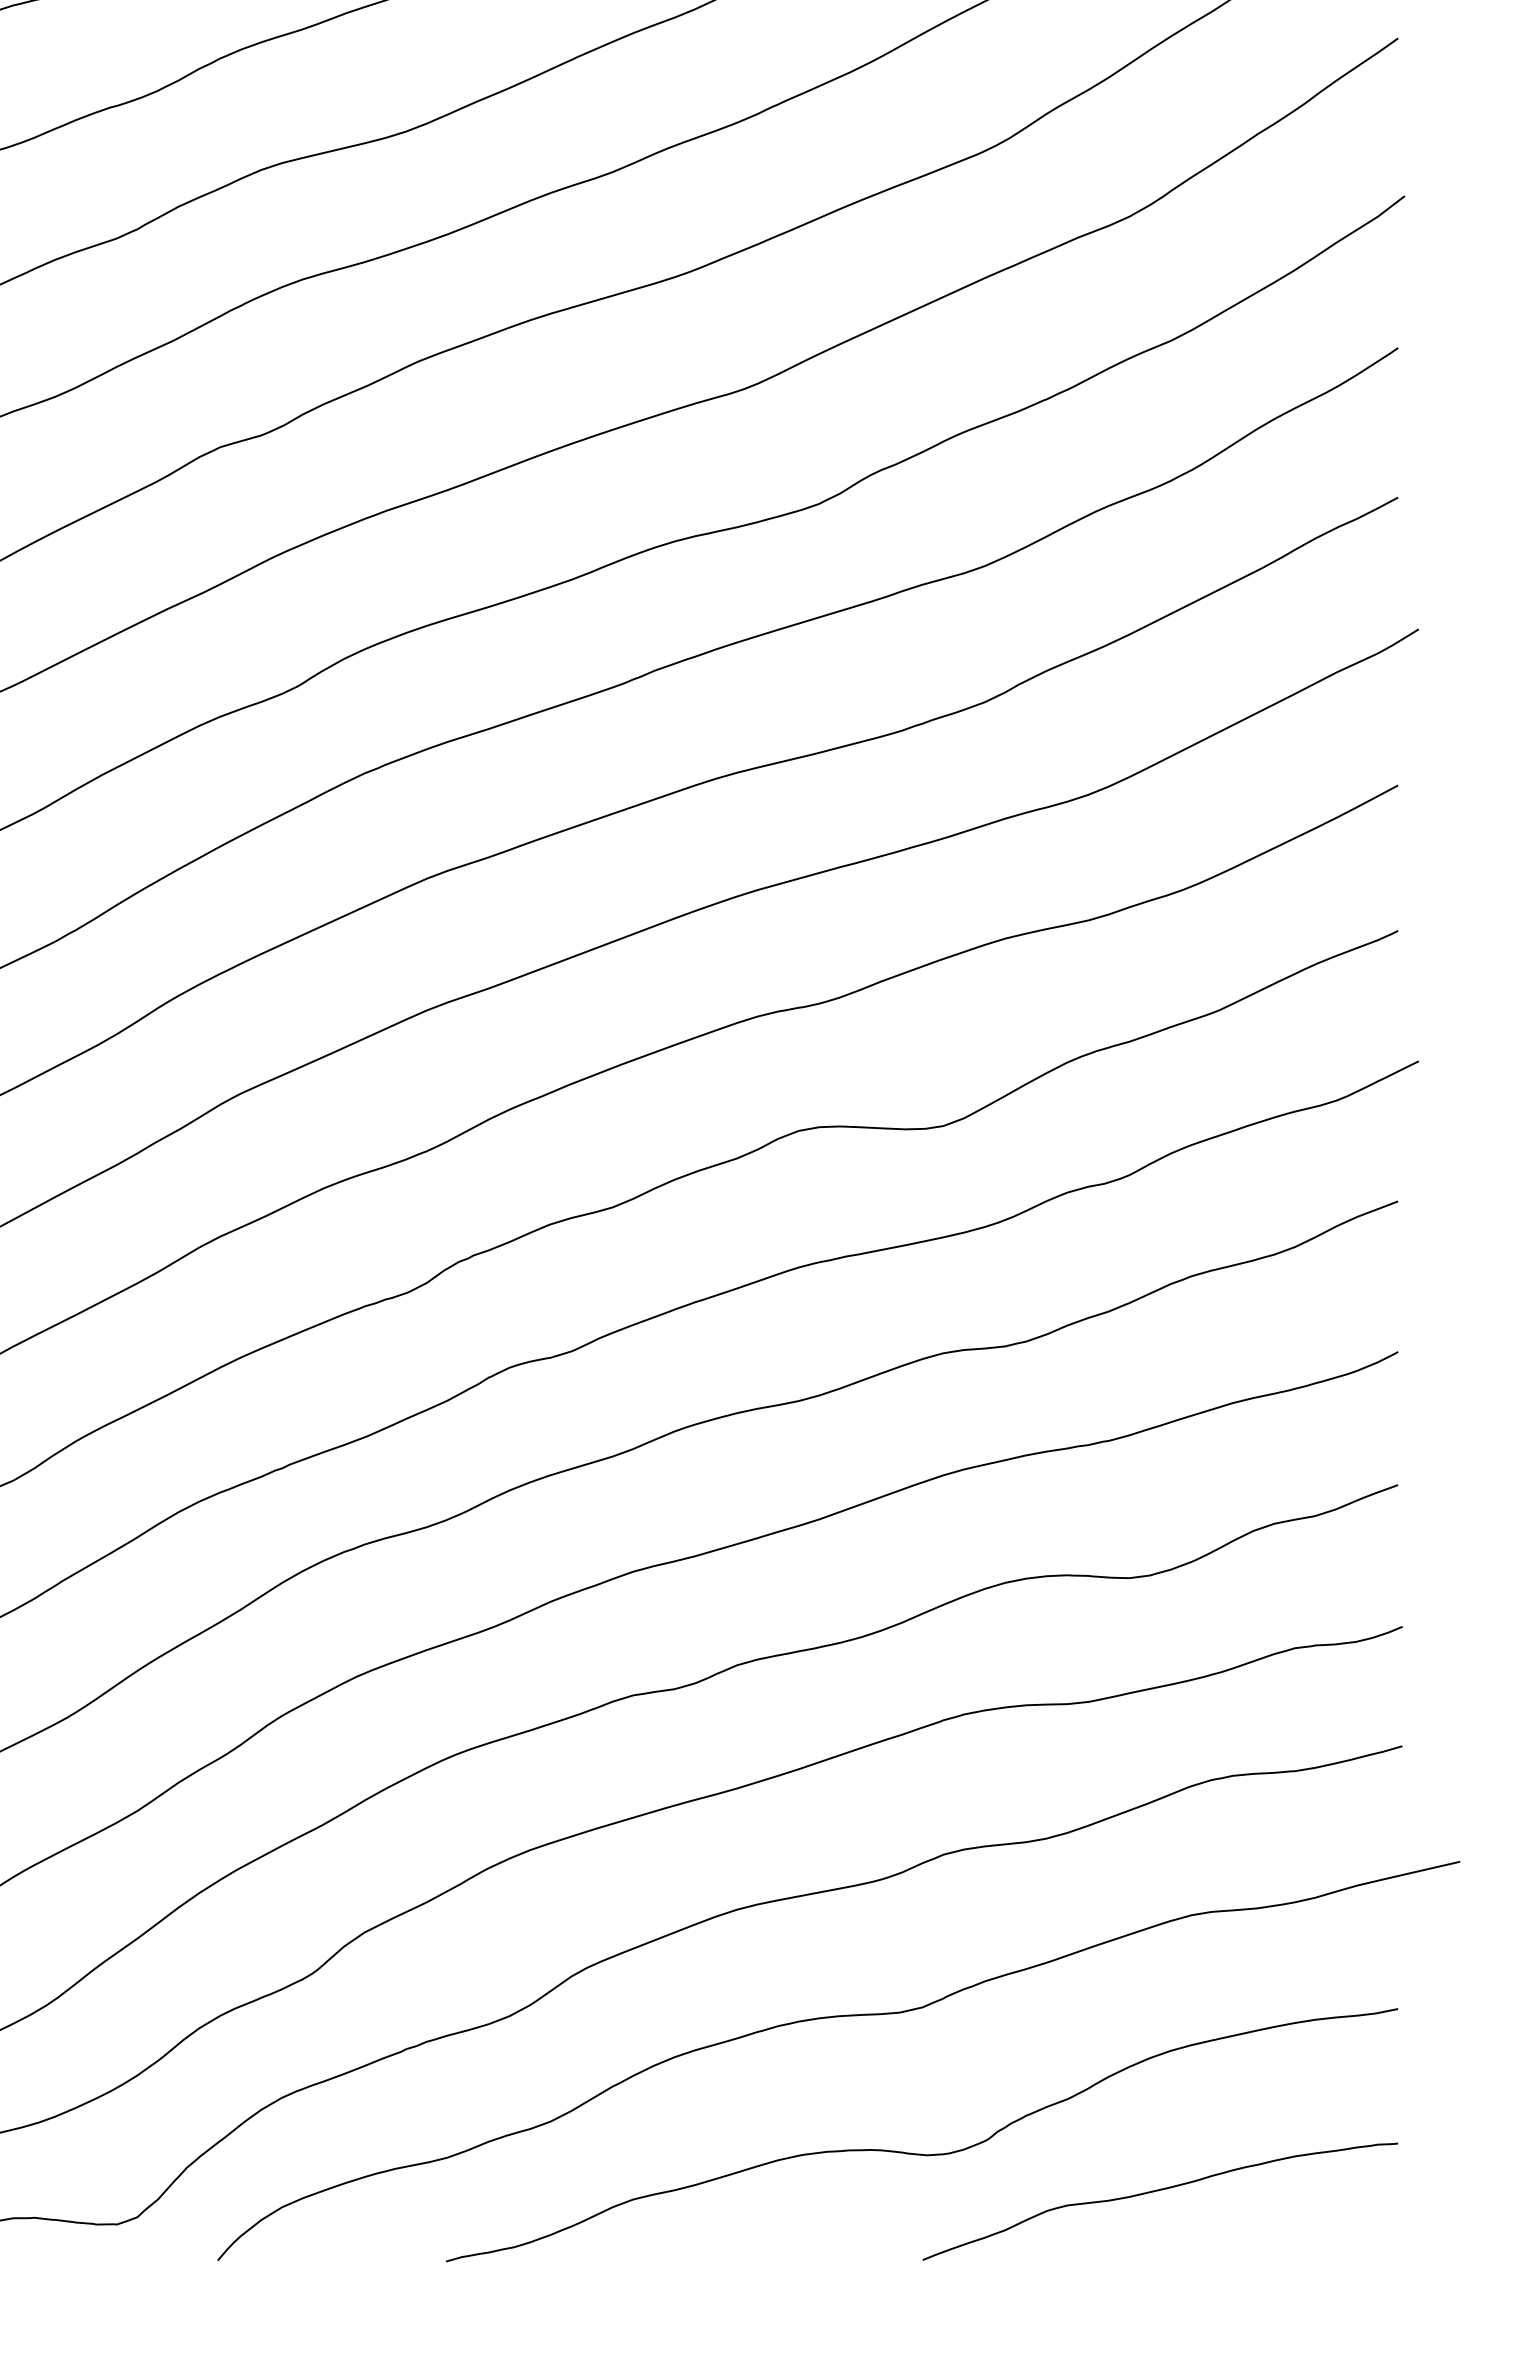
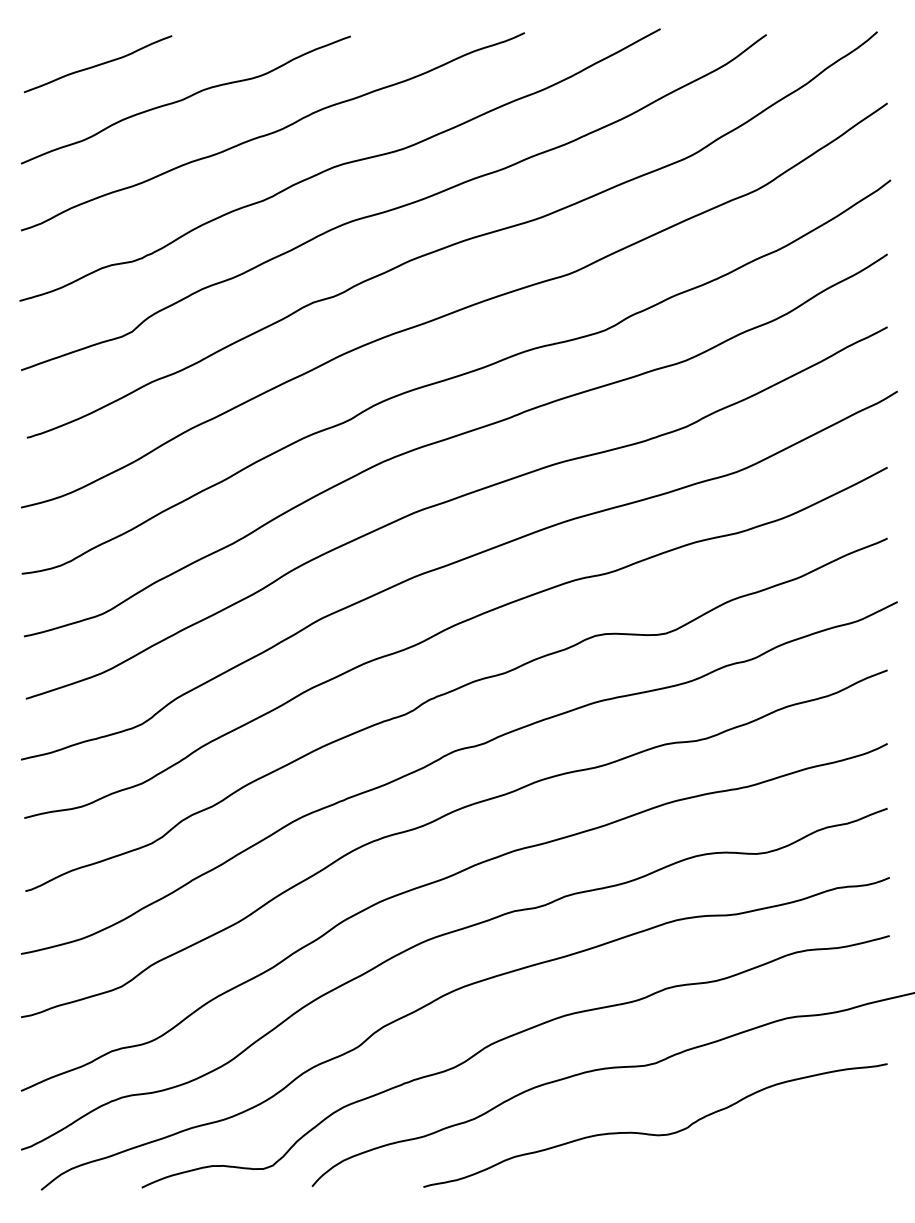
curve: (1159, 2192) -> (771, 1153), removed

